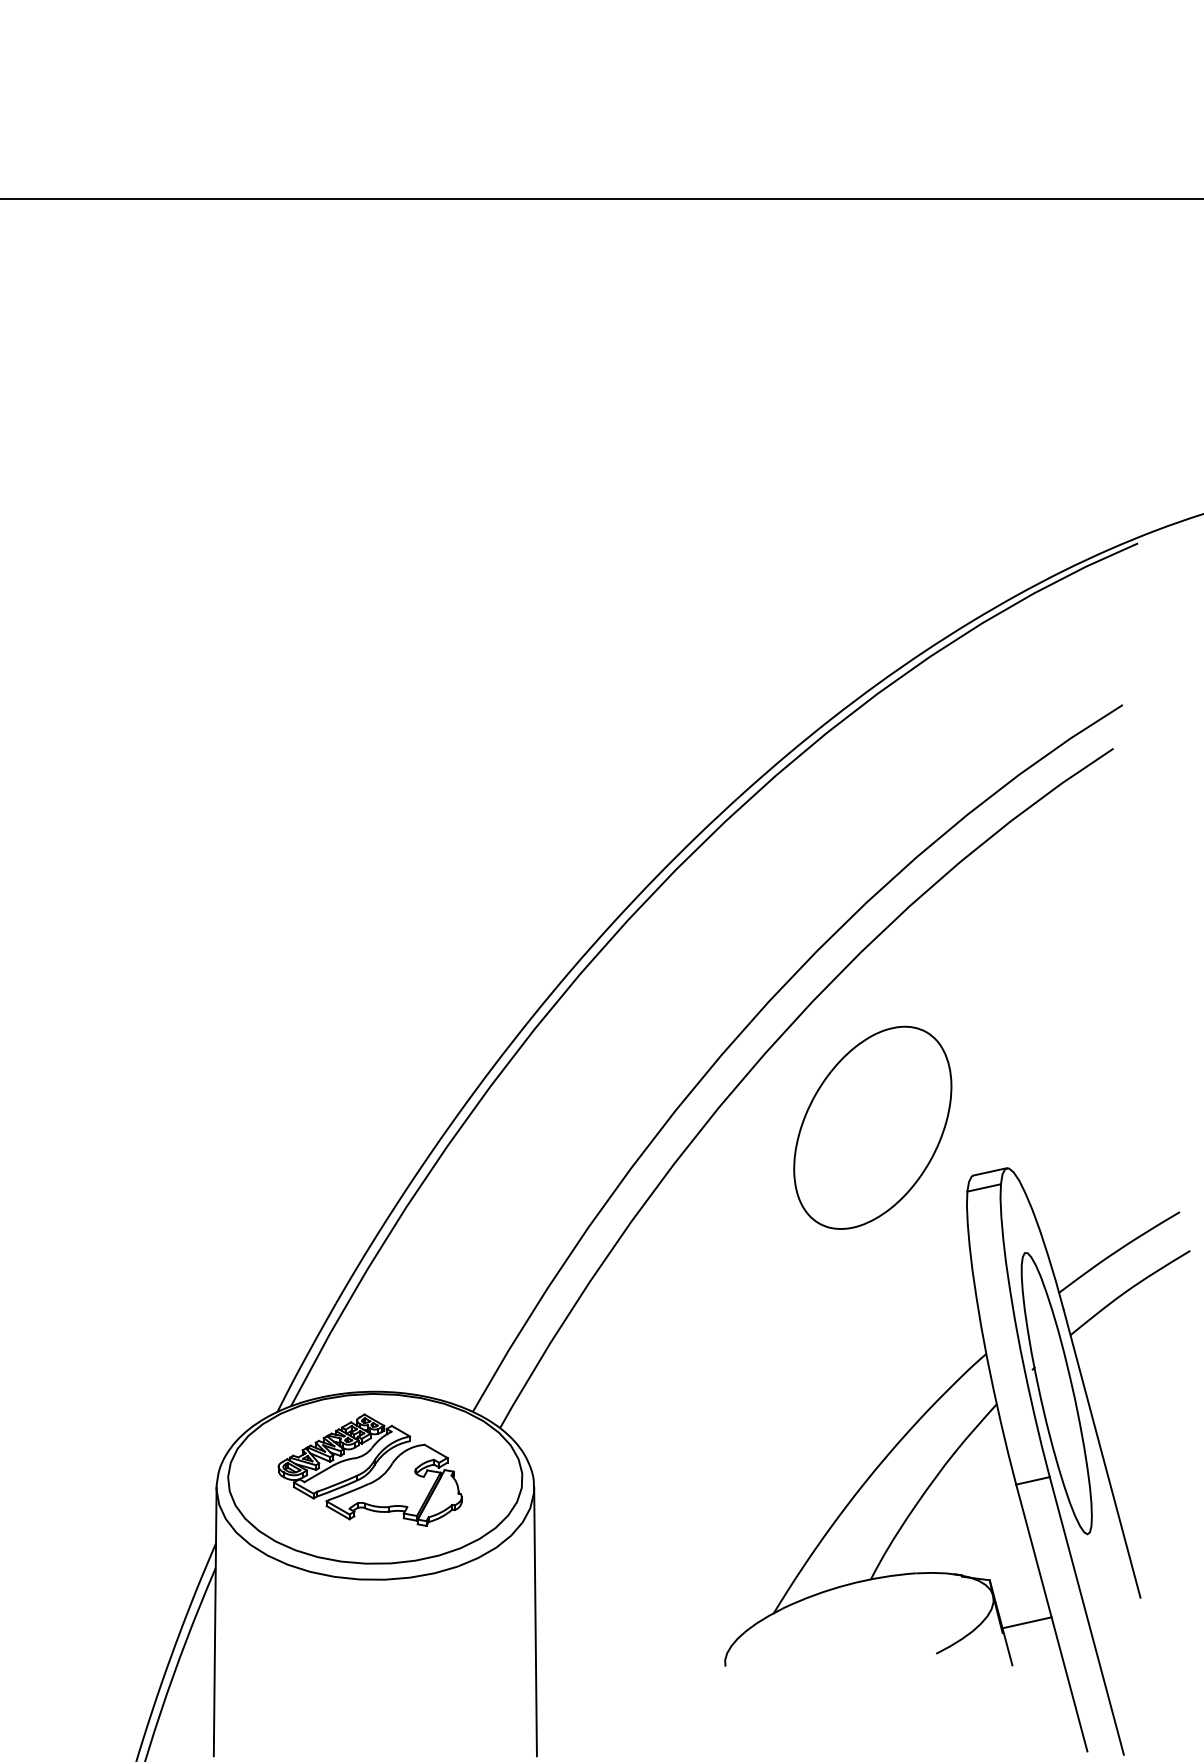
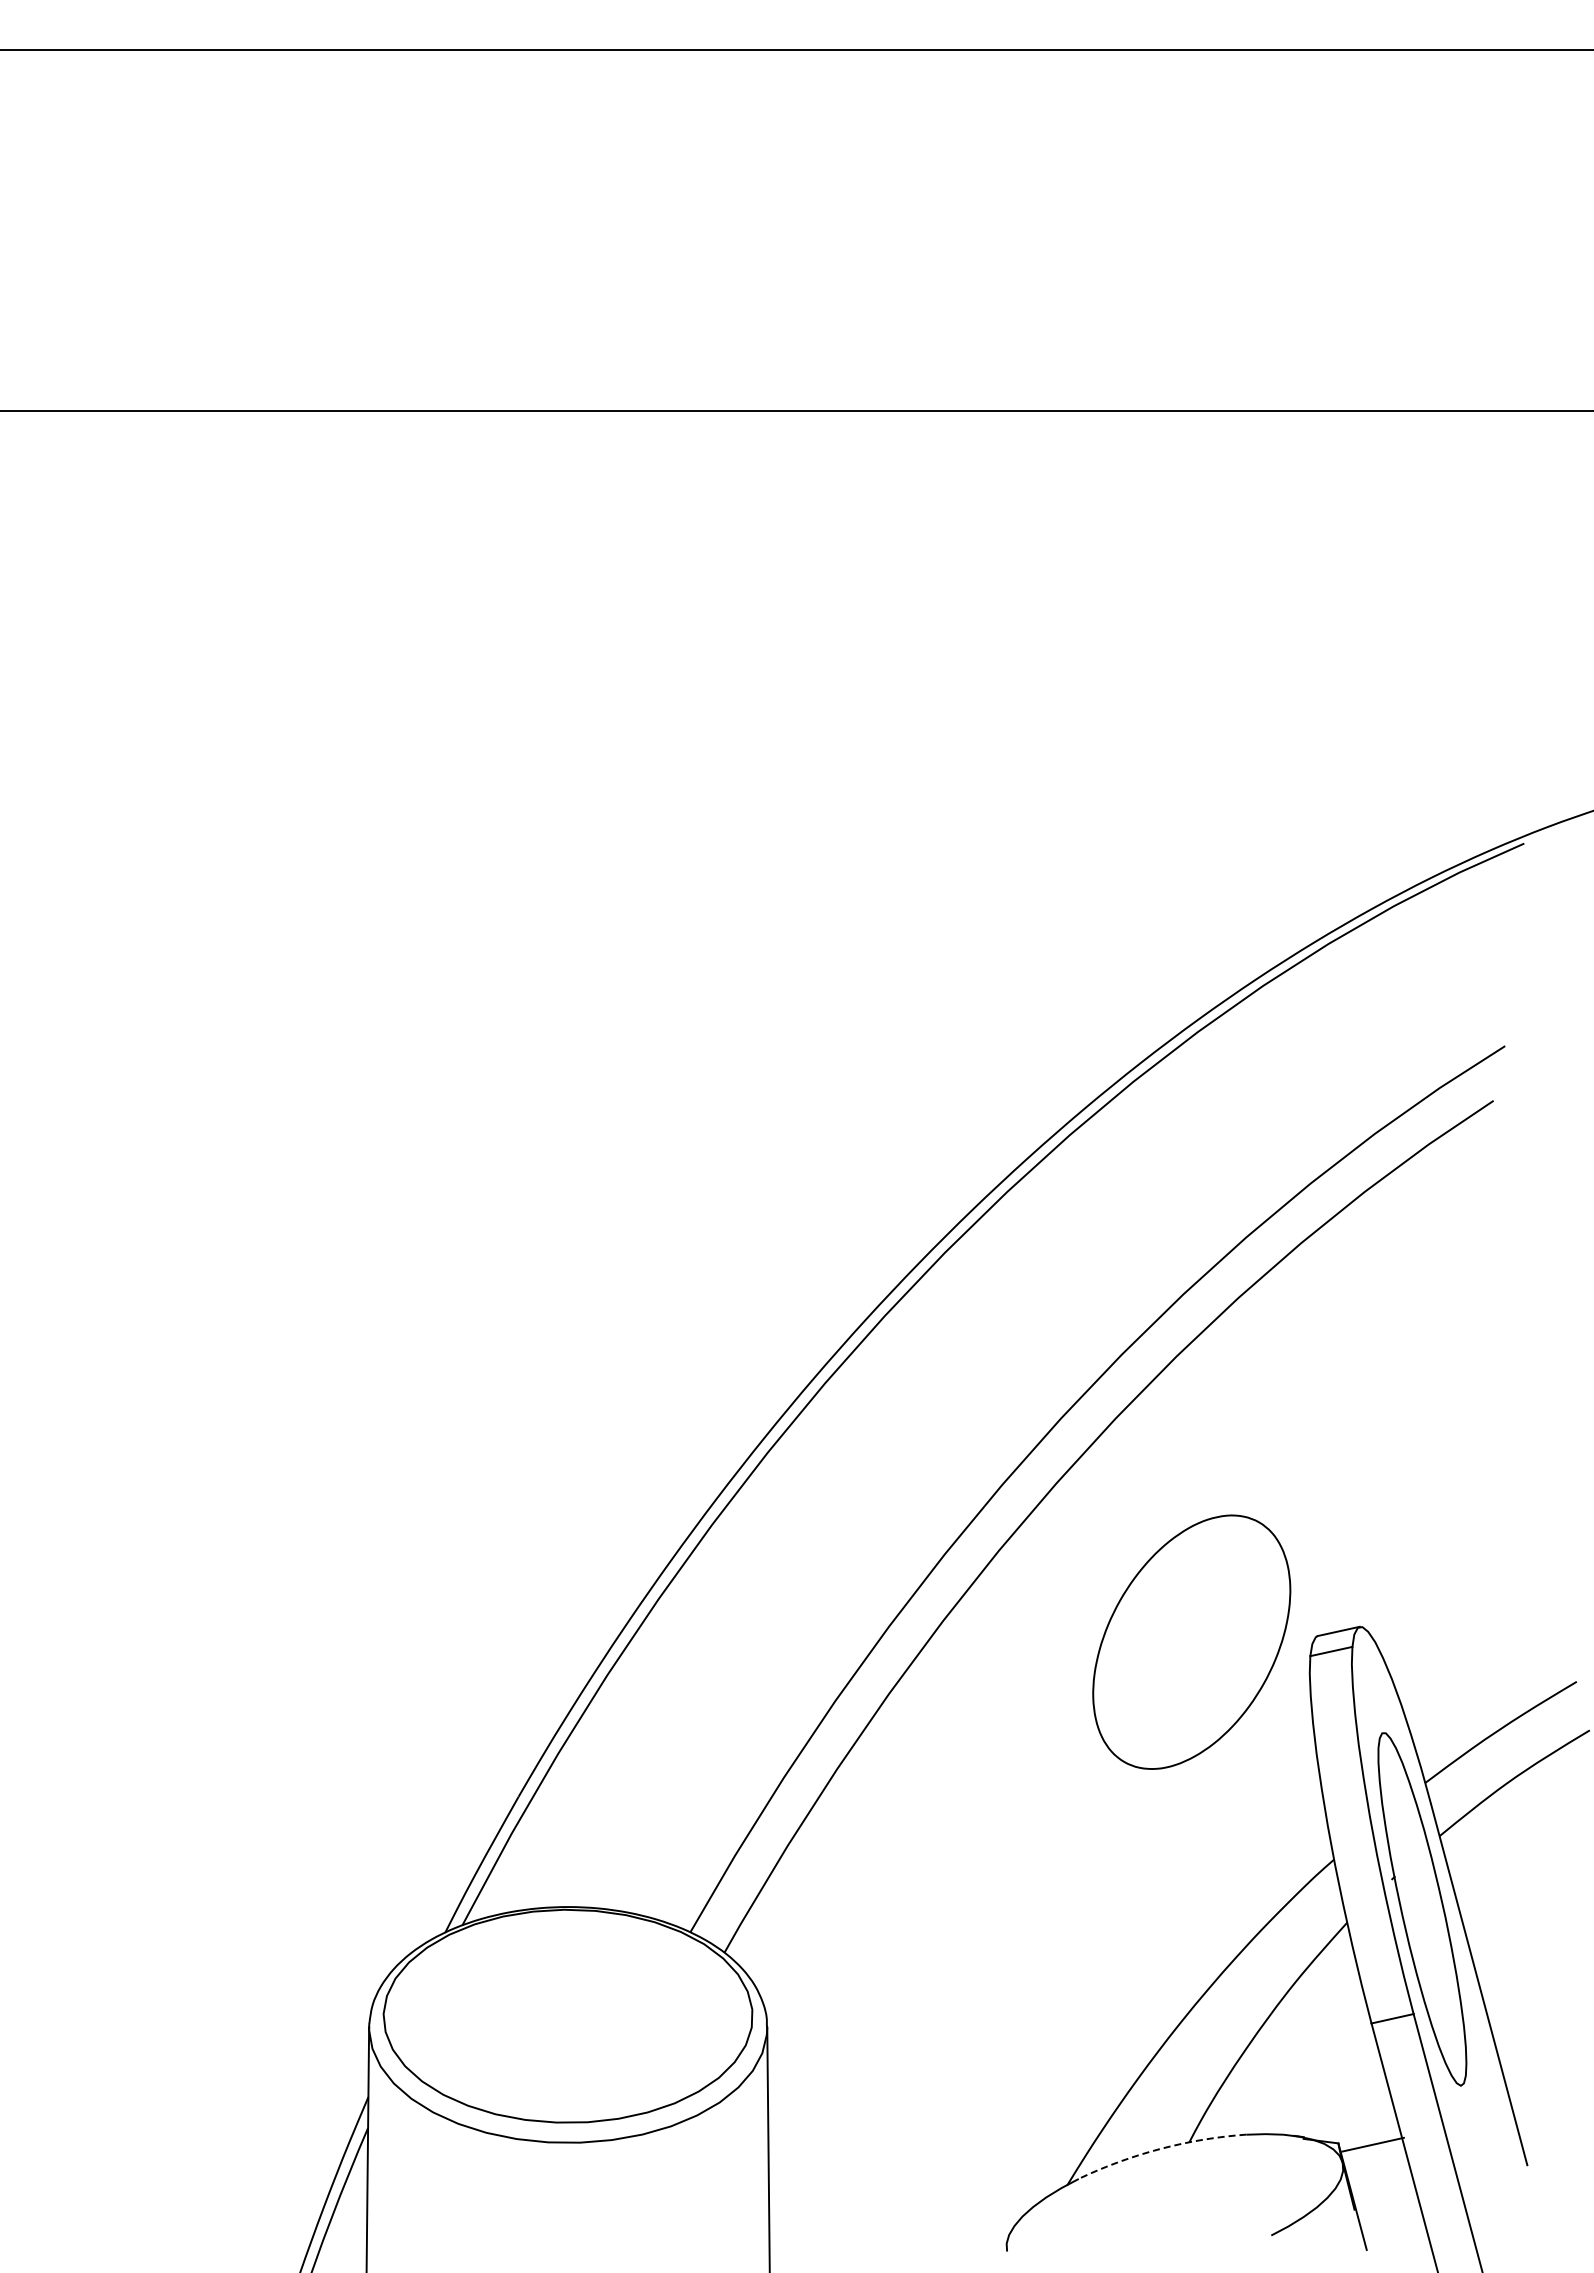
part: (872, 1127) -> (1191, 1641), moved
part: (370, 1470) -> (561, 2005), removed
arc: (847, 1584) -> (1160, 2148), solid -> dashed
line: (1026, 1622) -> (1372, 2144), moved

